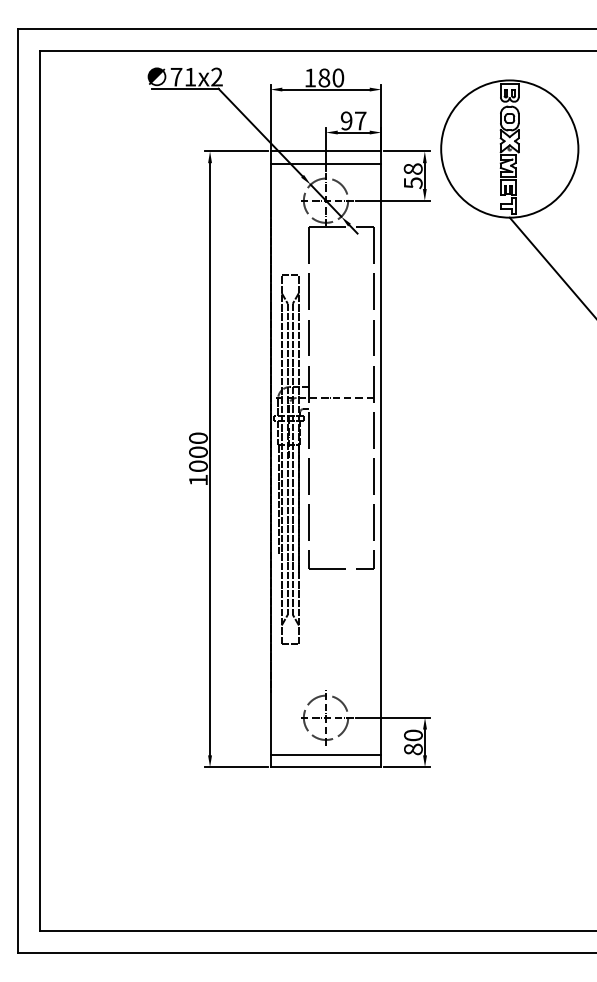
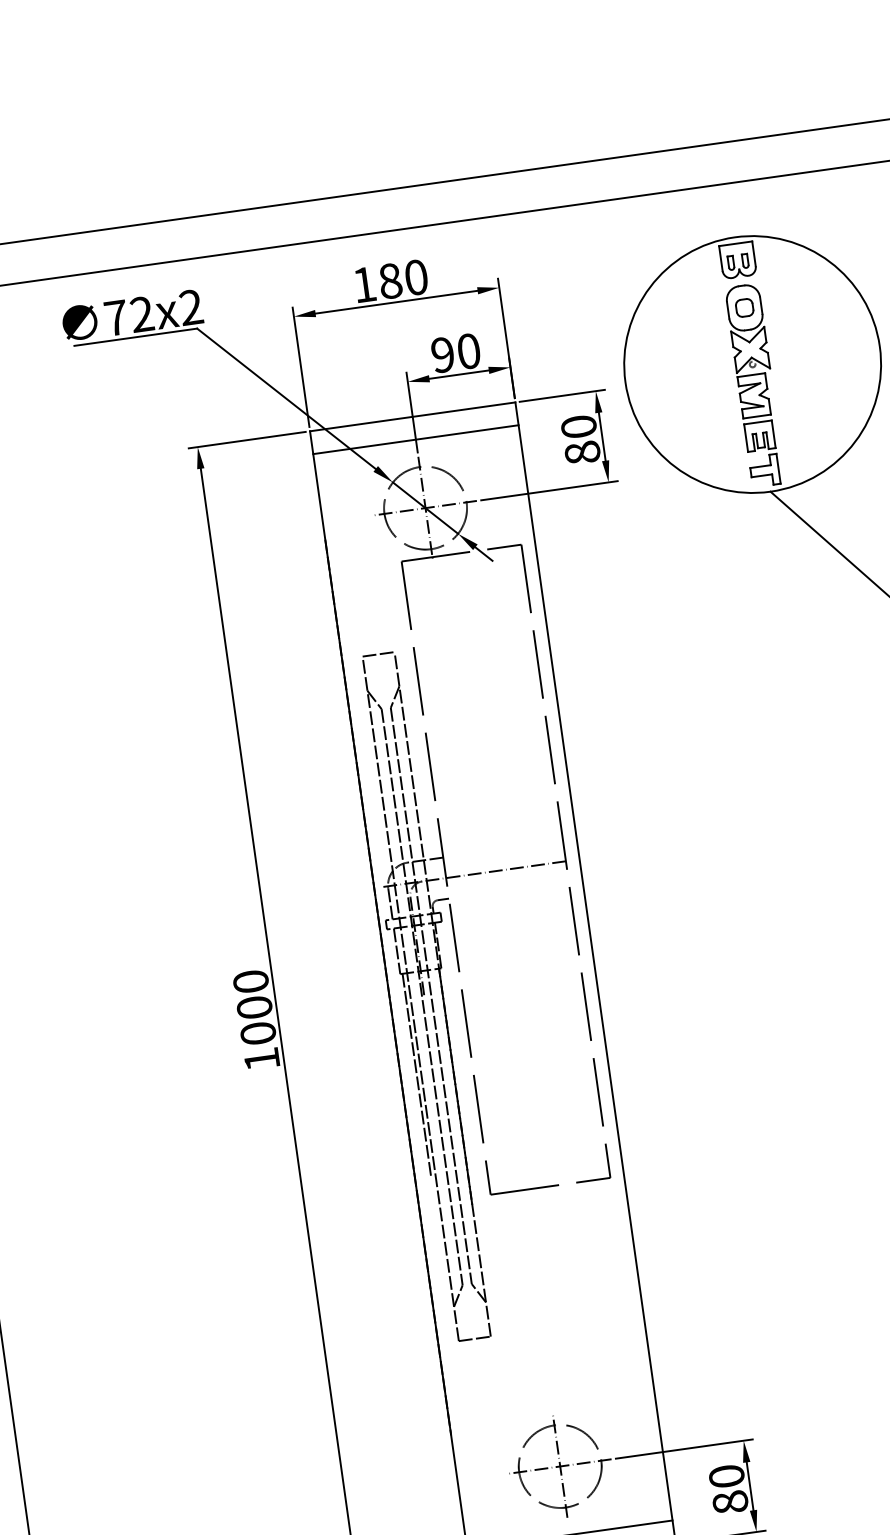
text: (190, 76) -> (142, 313), 71x2 -> 72x2
text: (360, 120) -> (468, 350), 97 -> 90
text: (412, 176) -> (579, 440), 58 -> 80

